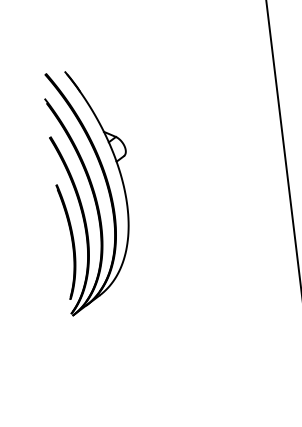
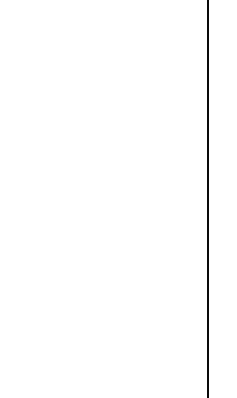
part: (93, 190) -> (56, 119), removed

